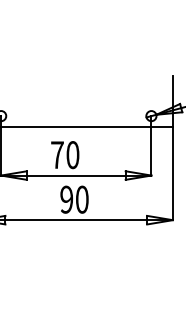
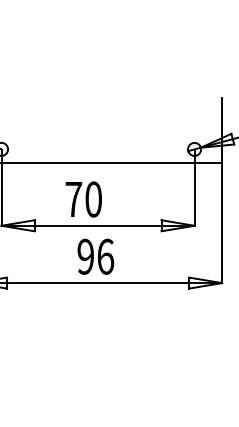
text: (82, 199) -> (105, 256), 90 -> 96

